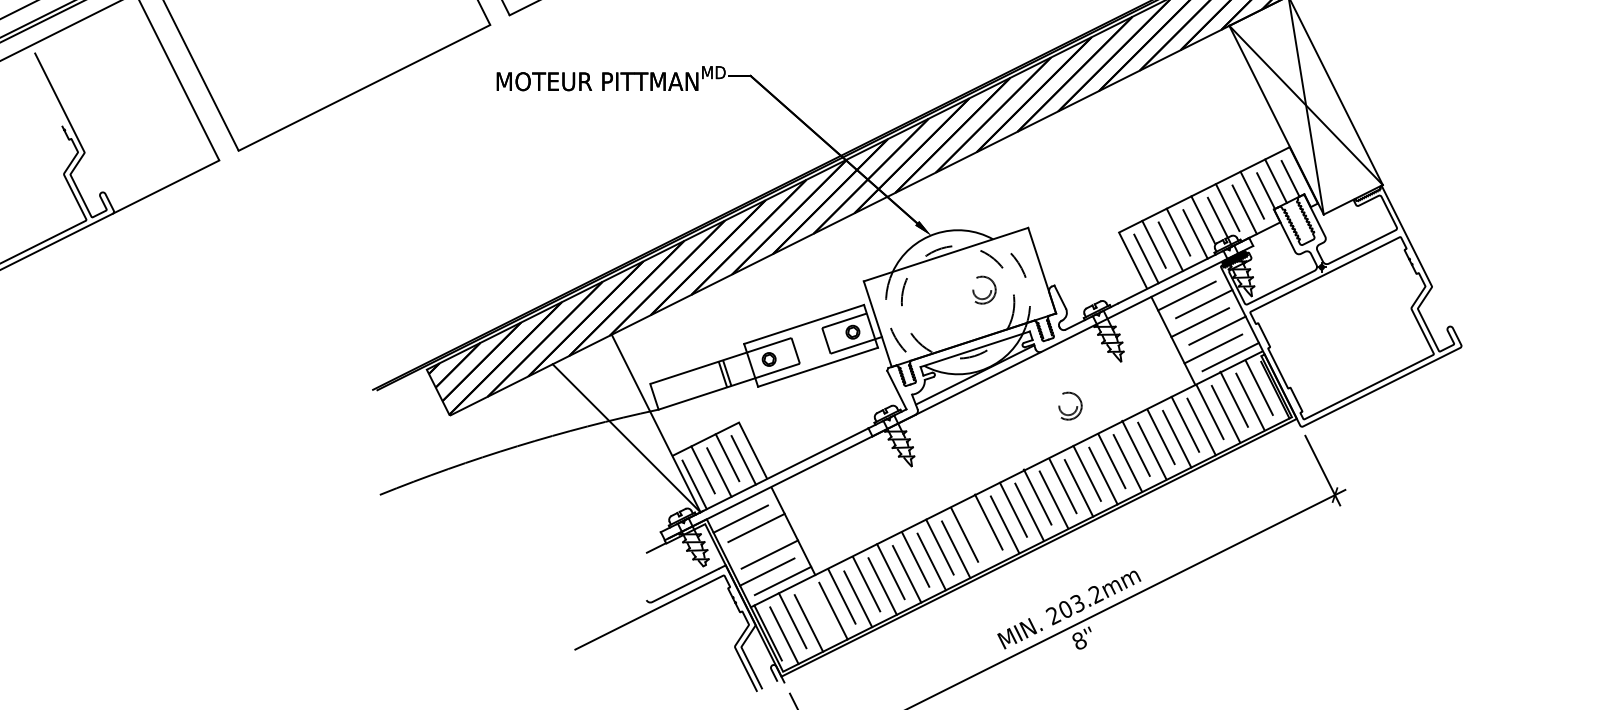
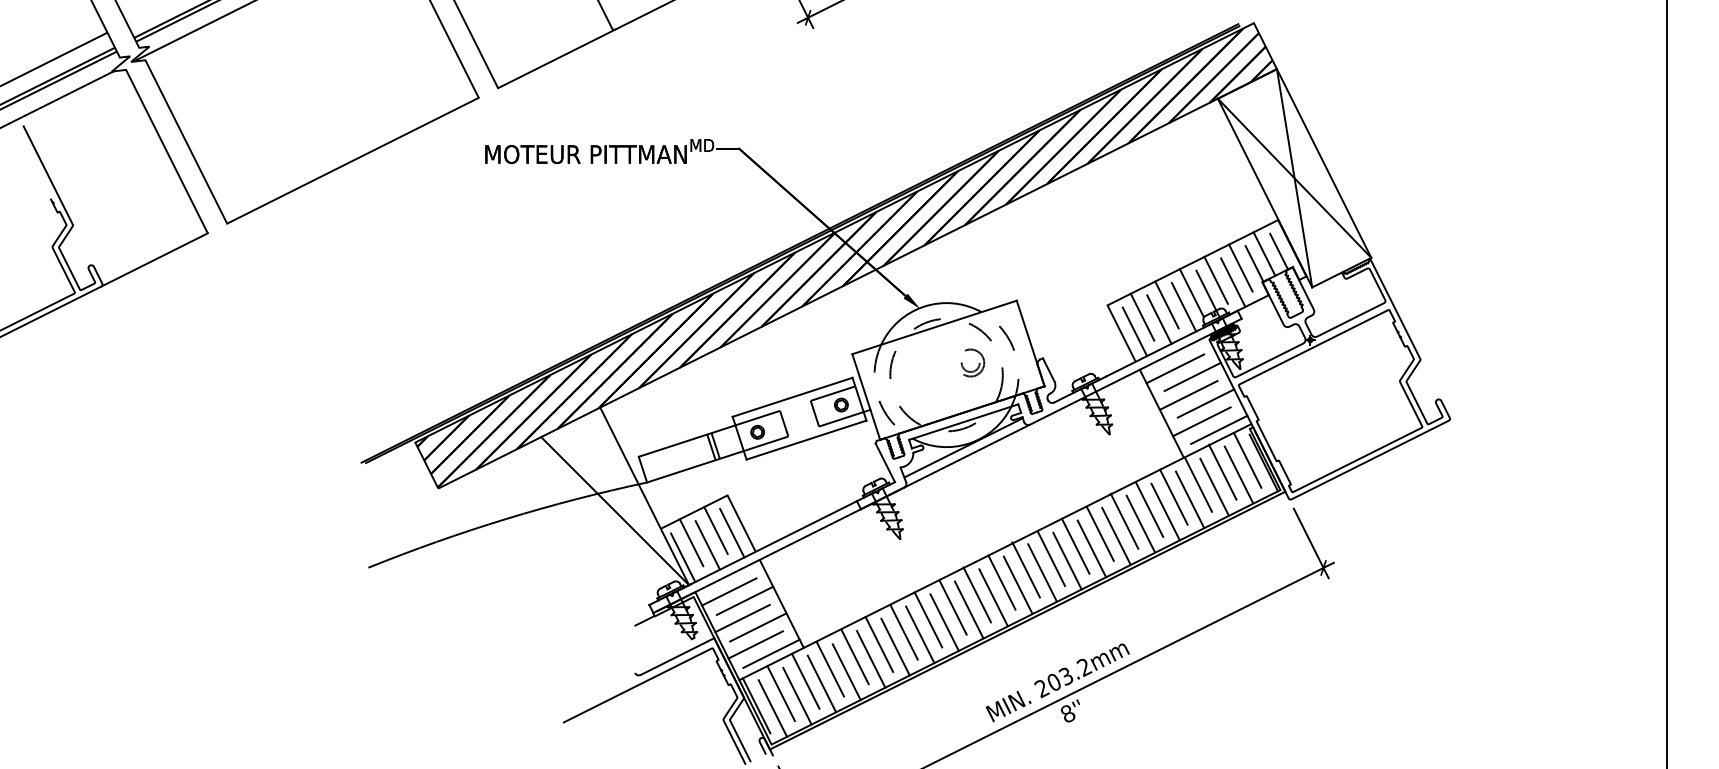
part: (1076, 406) -> (1064, 479), removed
line: (980, 536) -> (968, 609), added
line: (754, 545) -> (742, 618), added
line: (817, 607) -> (805, 680), added

